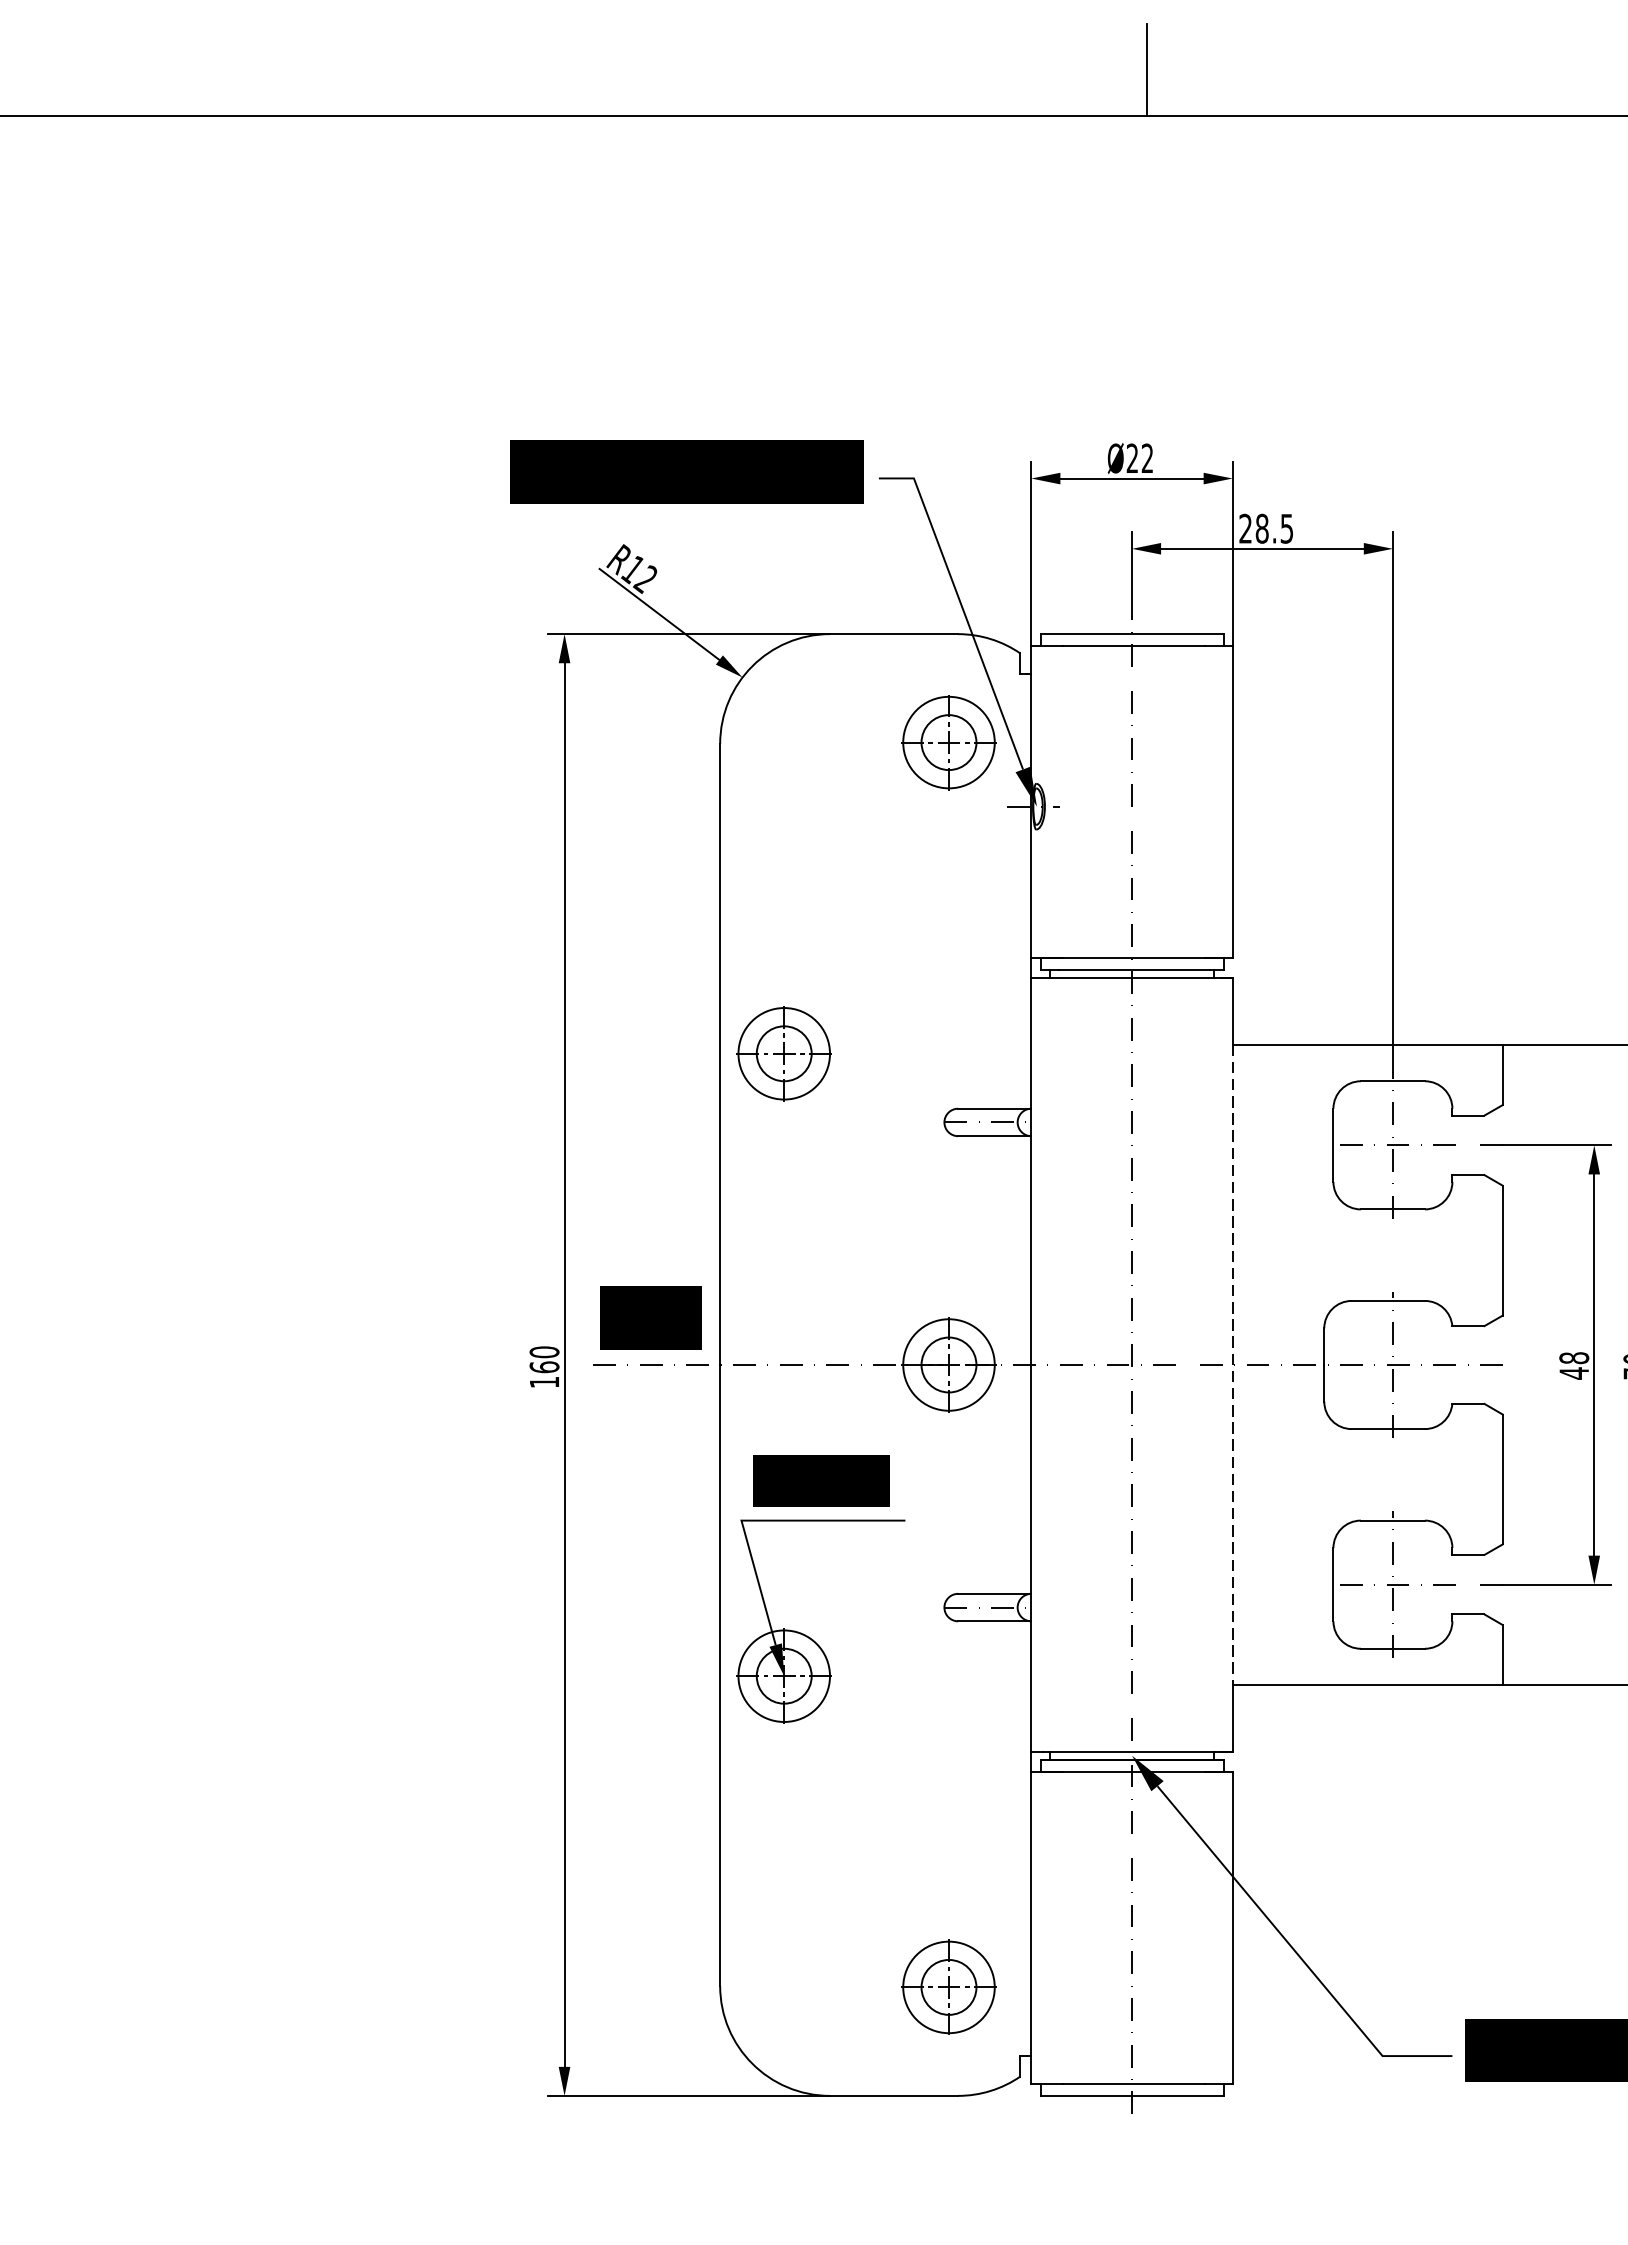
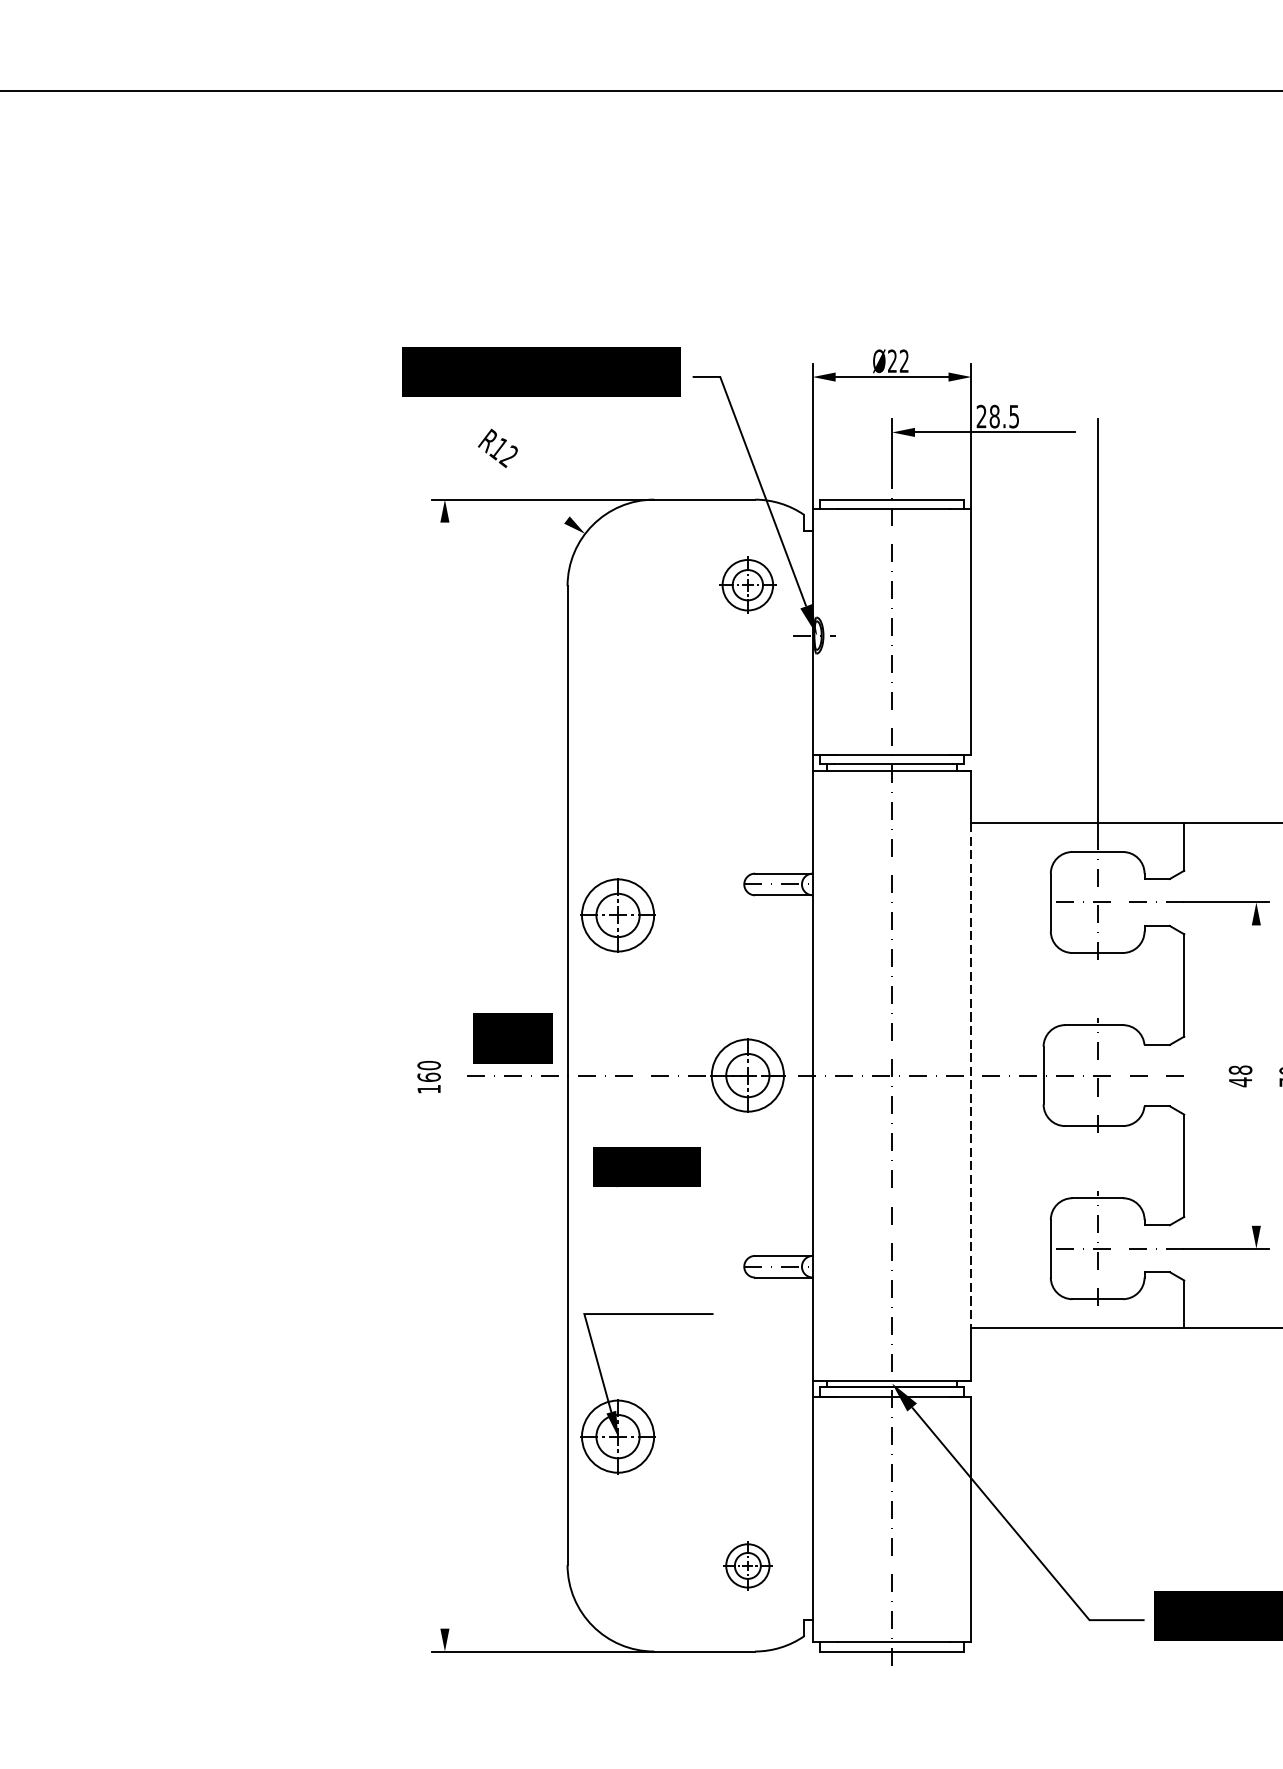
line: (1146, 69) -> (903, 54), removed
fill: (1377, 548) -> (1085, 432), removed
line: (659, 613) -> (519, 483), removed
part: (948, 742) -> (747, 585), size x0.7
part: (783, 1053) -> (617, 915), moved
line: (564, 1364) -> (444, 1075), removed
line: (1594, 1364) -> (1256, 1075), removed
part: (809, 1636) -> (637, 1405), moved
part: (948, 1986) -> (747, 1565), size x0.6

